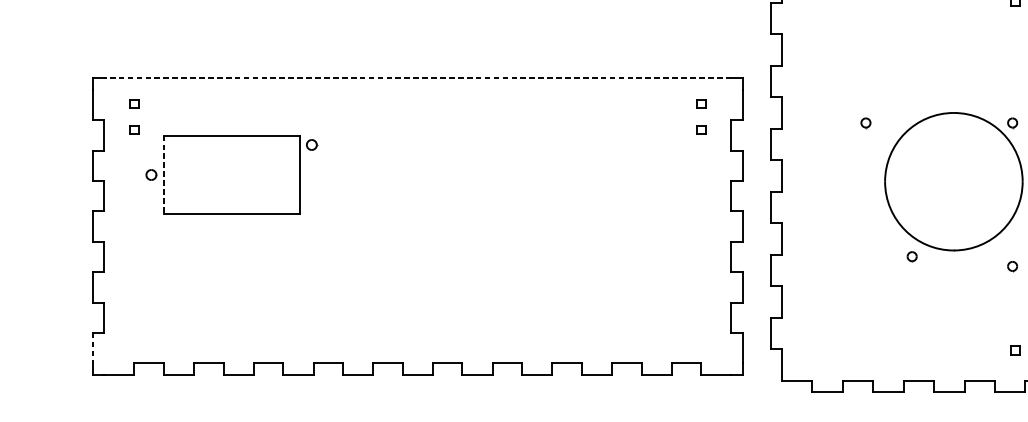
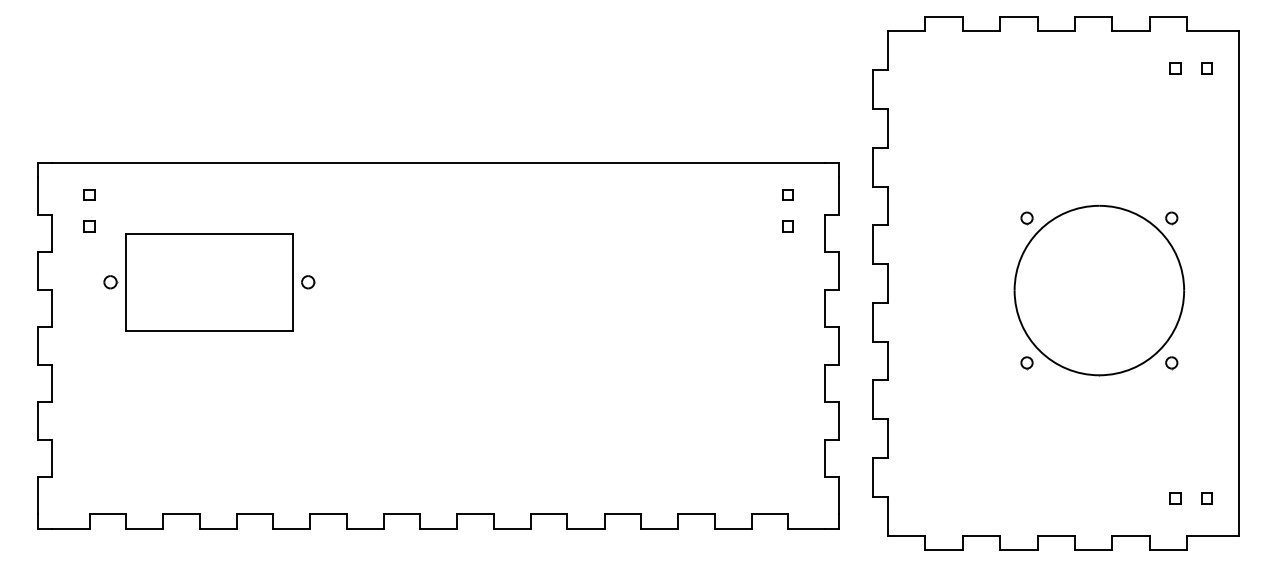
line: (417, 78) -> (438, 163), dashed -> solid
part: (865, 123) -> (1026, 218), moved
part: (312, 145) -> (308, 282), moved
line: (163, 175) -> (125, 282), dashed -> solid
part: (911, 257) -> (1026, 363), moved
part: (1012, 266) -> (1171, 363), moved
line: (92, 348) -> (38, 495), dashed -> solid

